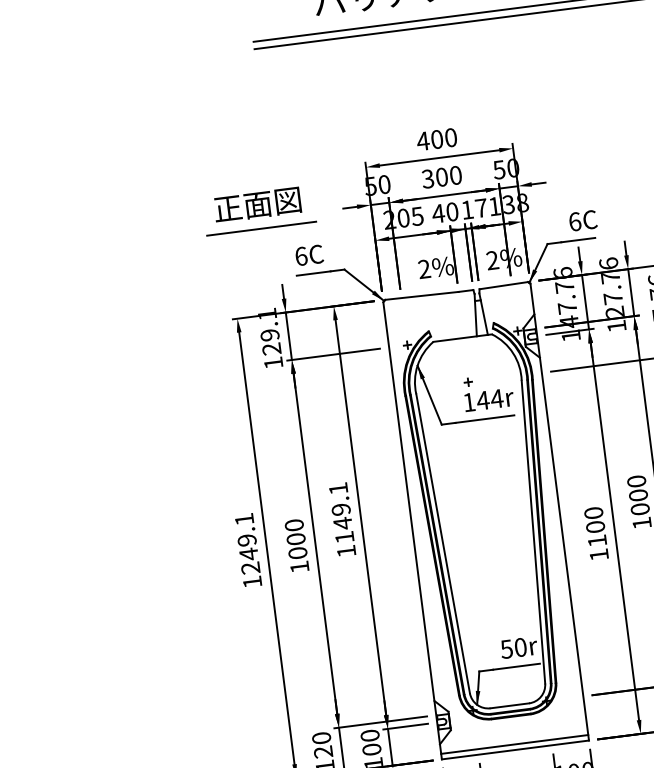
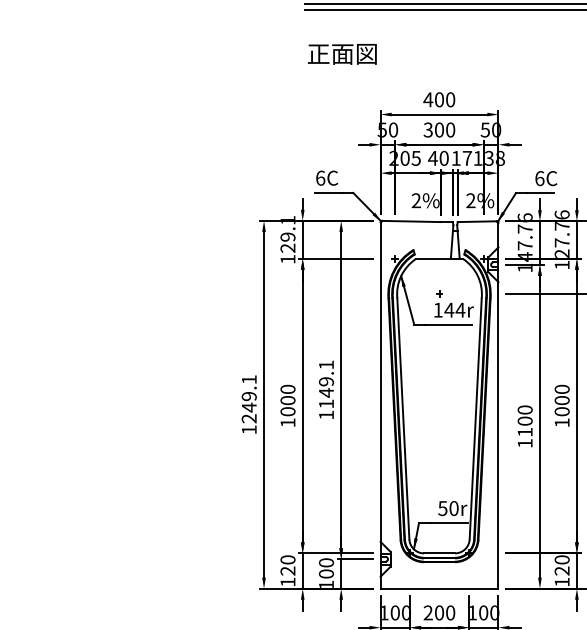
text: (256, 205) -> (341, 54), moved
line: (260, 228) -> (291, 152), removed
line: (514, 744) -> (439, 584), removed

